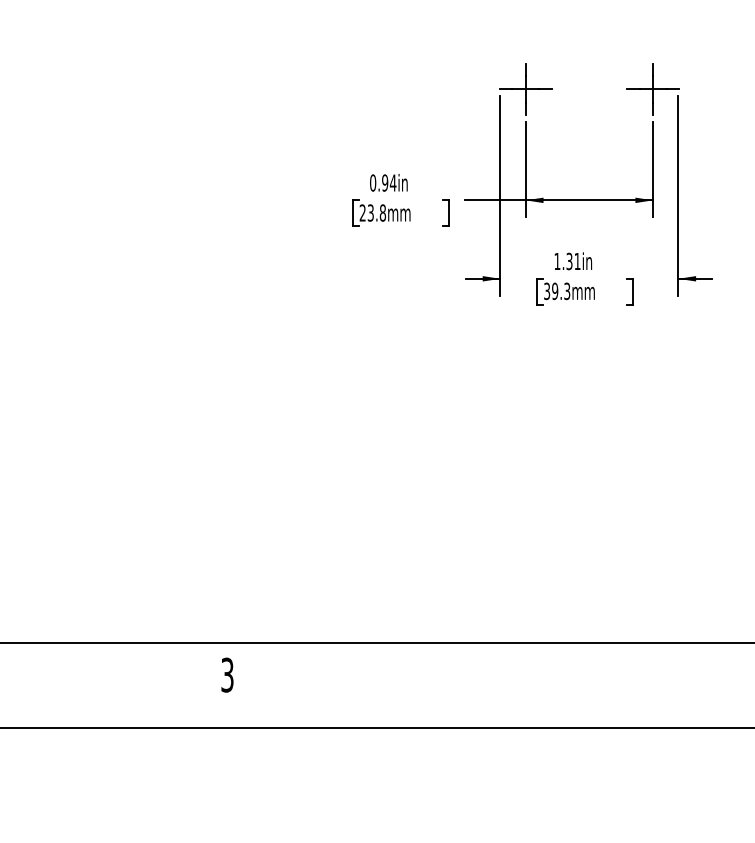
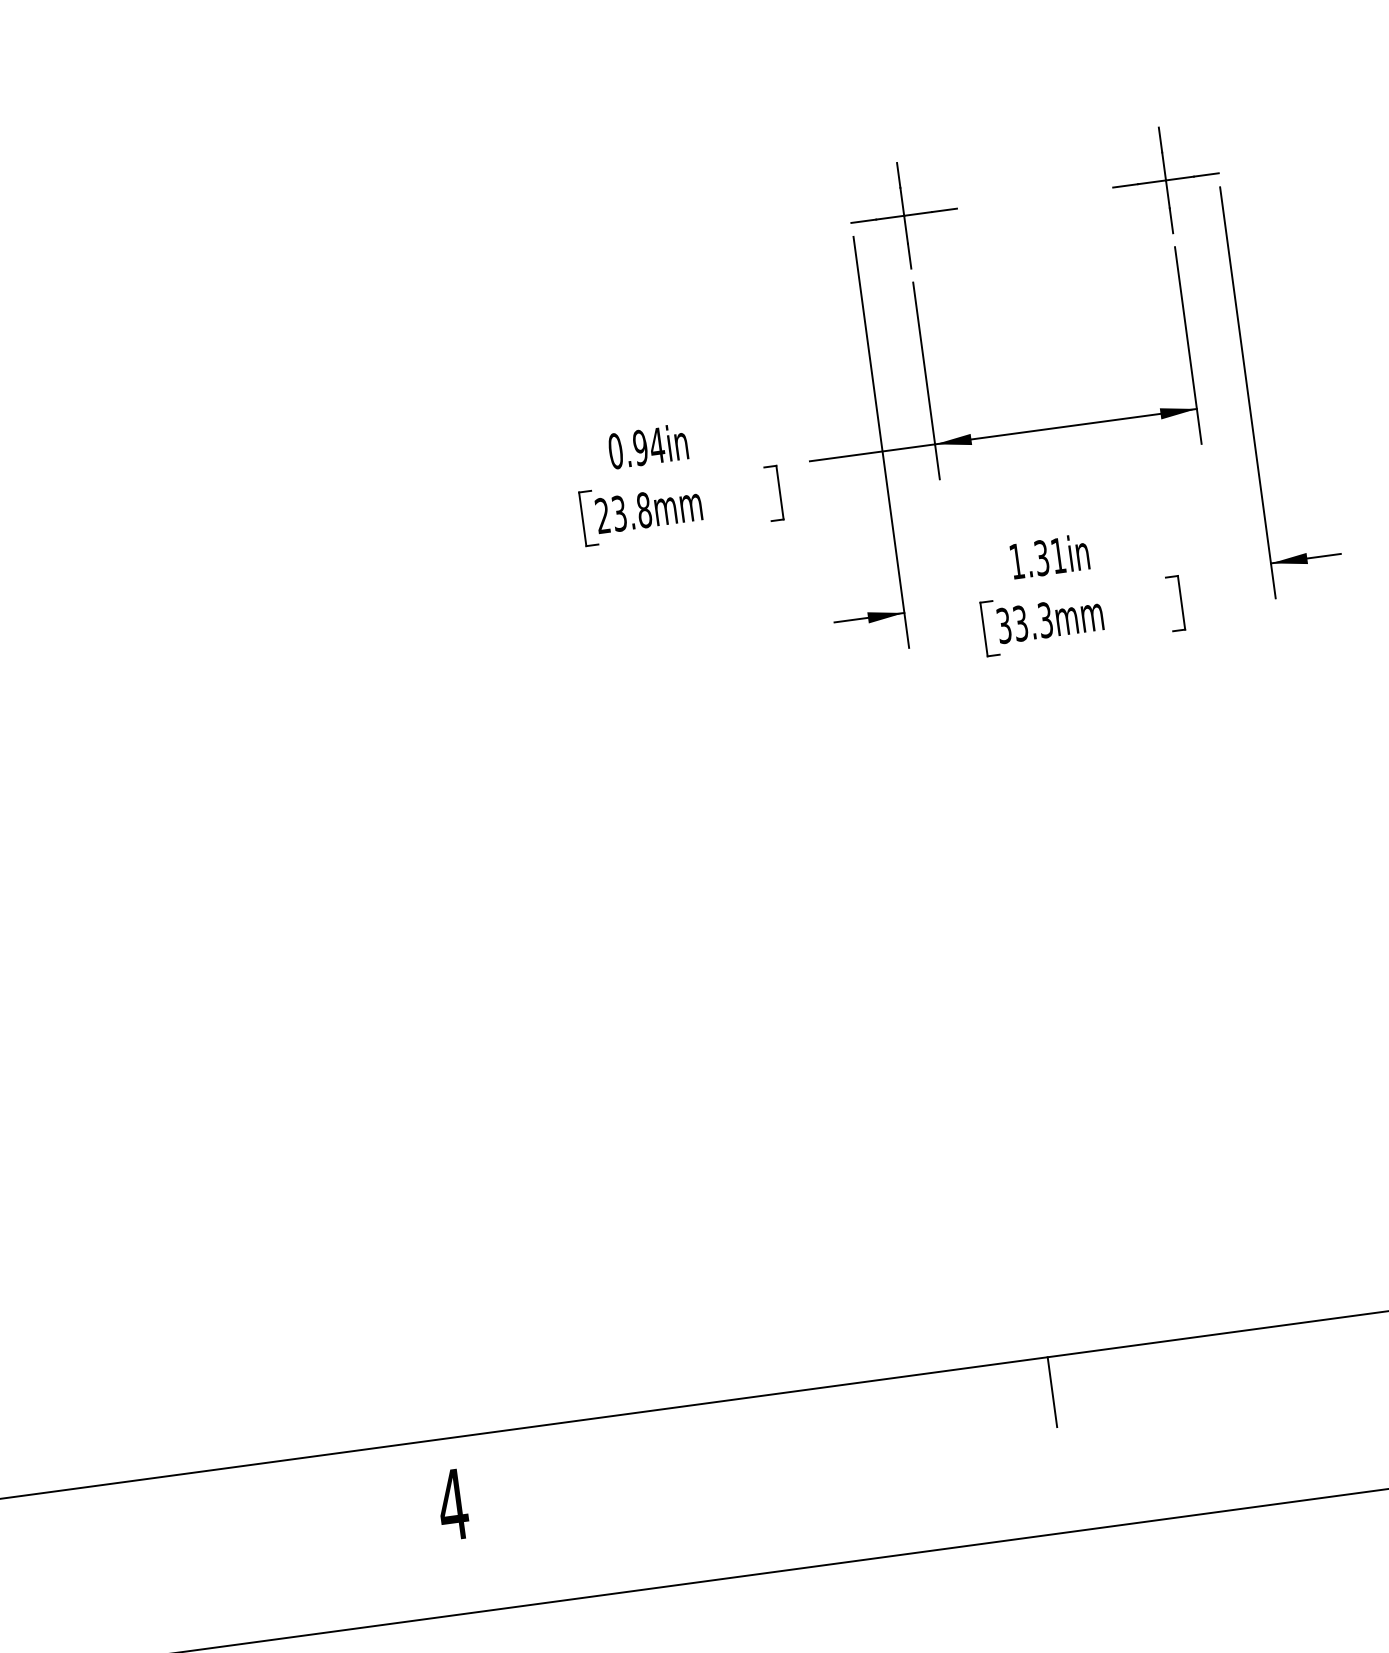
text: (555, 290) -> (1021, 621), 39.3mm -> 33.3mm
line: (520, 660) -> (1052, 1393), added
text: (227, 674) -> (452, 1503), 3 -> 4

